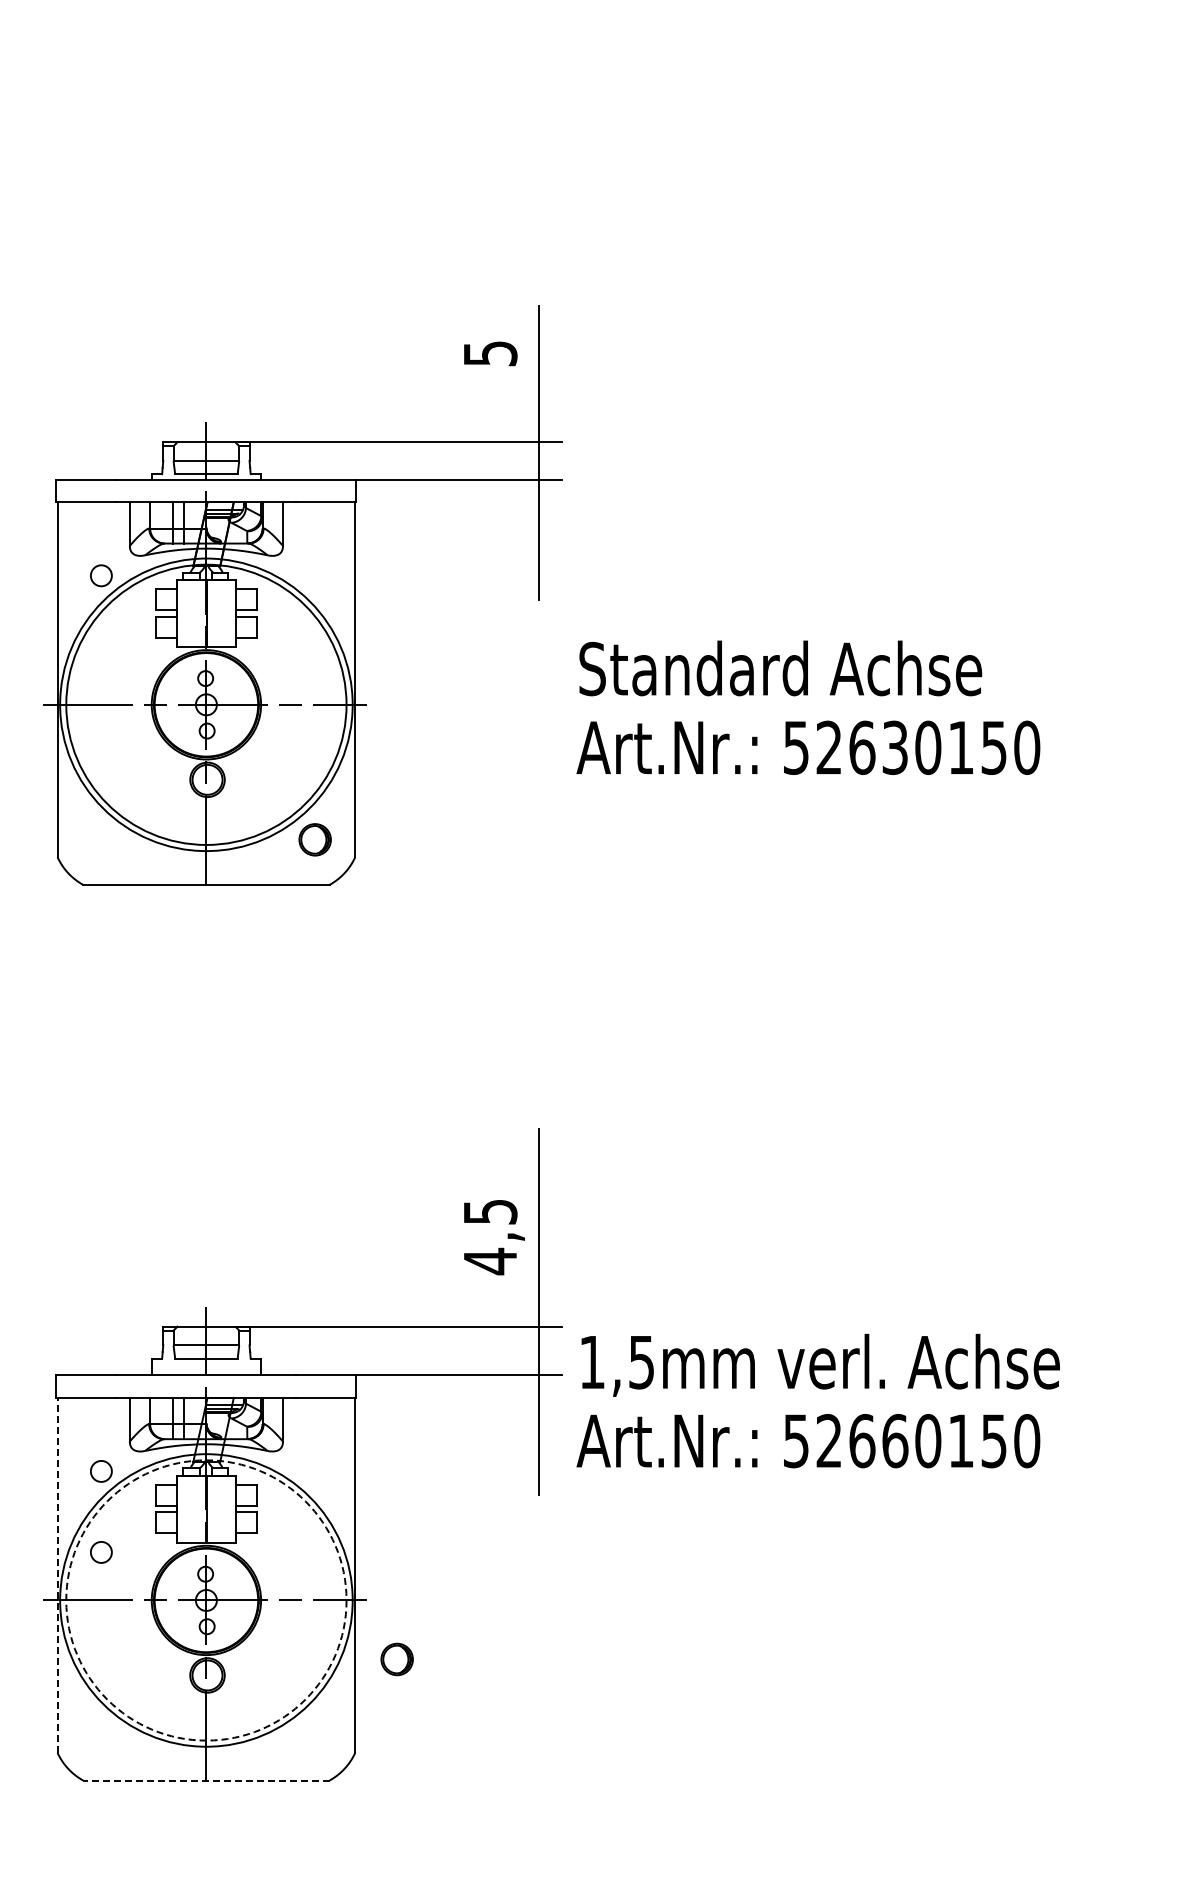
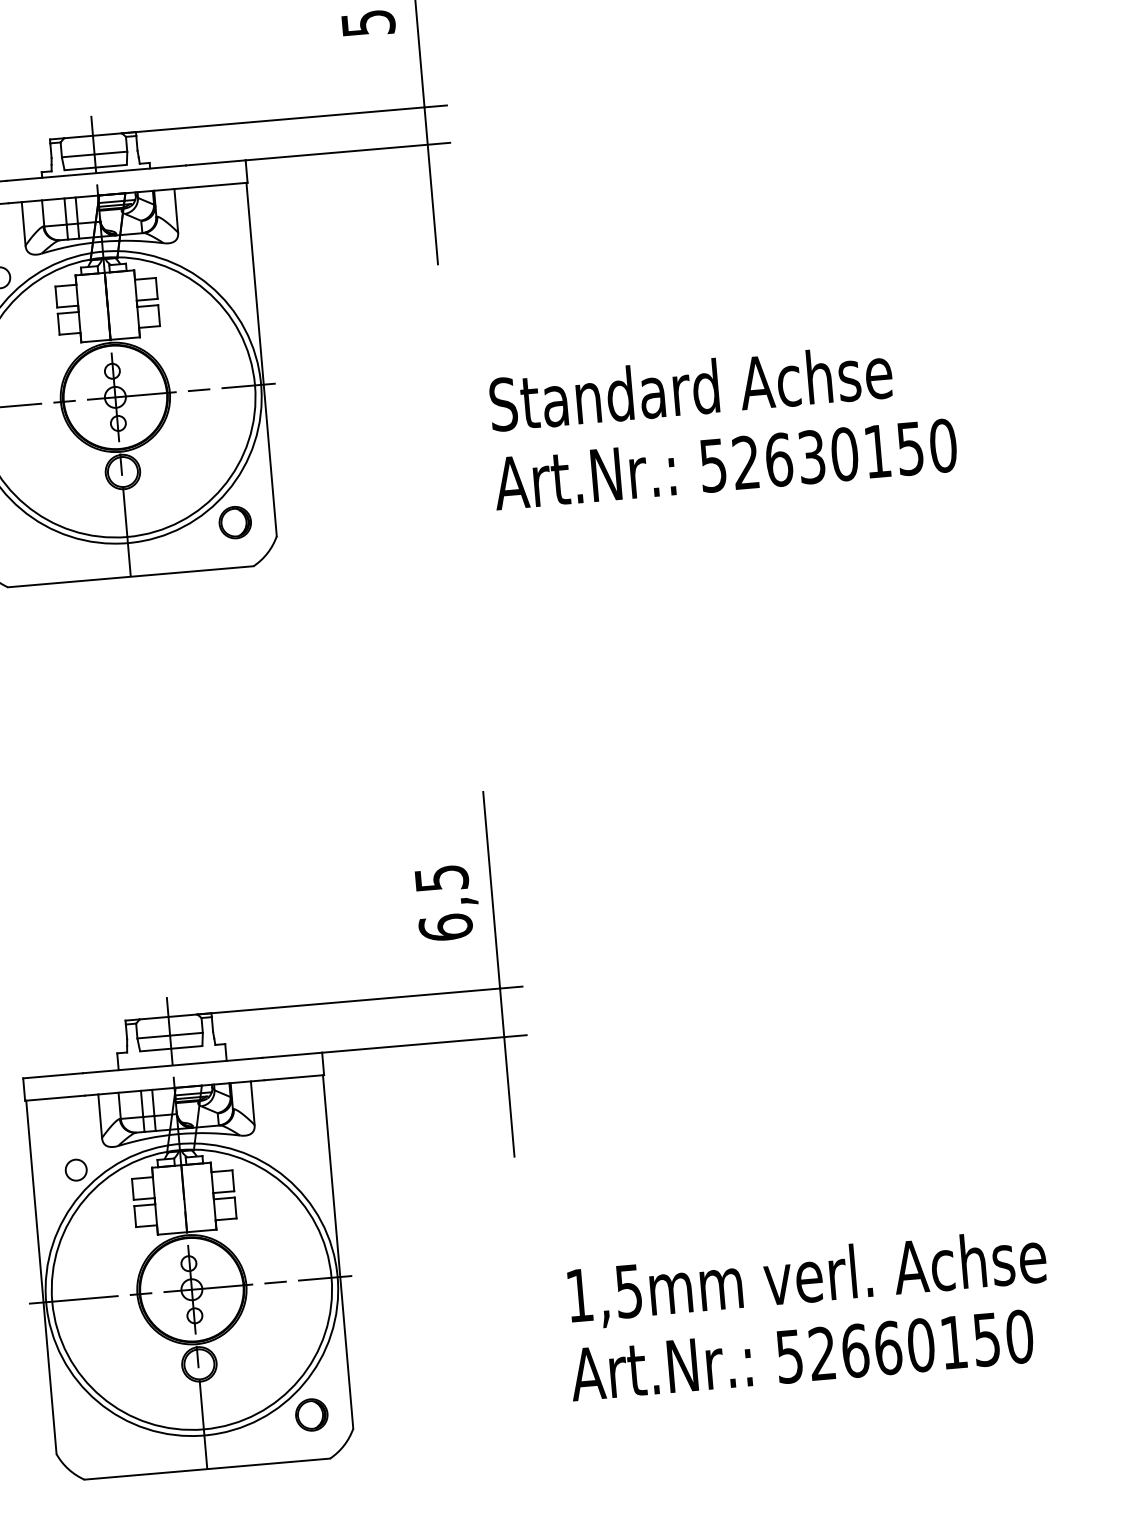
text: (808, 707) -> (722, 424), moved
text: (490, 1261) -> (446, 927), 4,5 -> 6,5
text: (817, 1400) -> (807, 1314), moved
circle: (101, 1552) -> (83, 1250), removed
line: (57, 1574) -> (41, 1276), dashed -> solid
circle: (206, 1600) -> (192, 1289), dashed -> solid
part: (396, 1659) -> (311, 1415), moved
line: (205, 1780) -> (206, 1469), dashed -> solid

